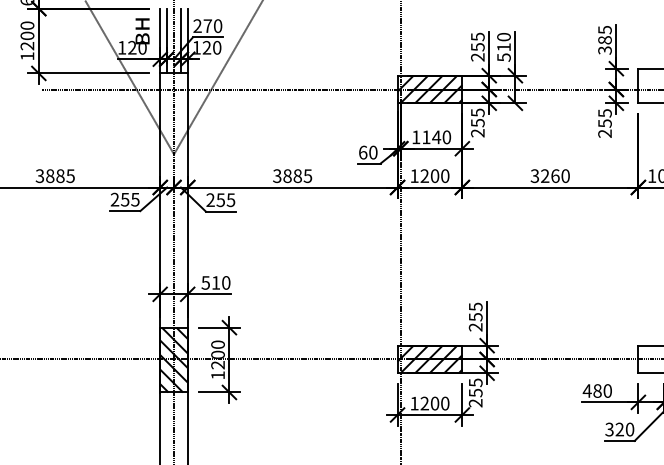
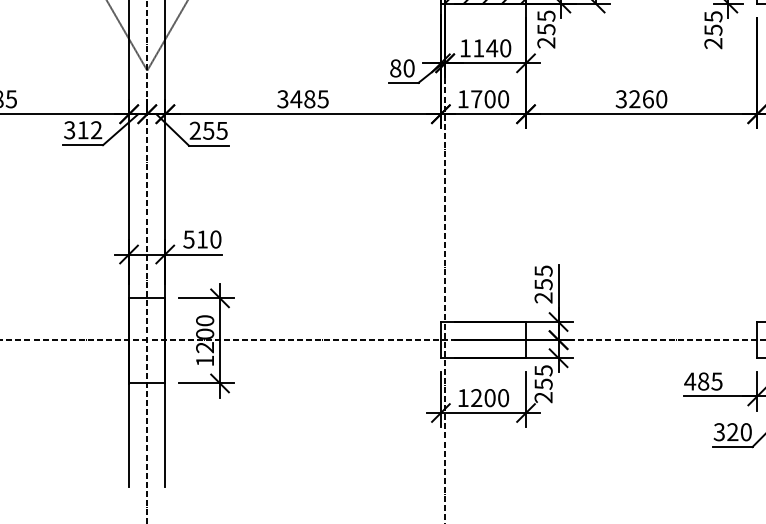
text: (363, 152) -> (396, 68), 60 -> 80
text: (424, 175) -> (476, 98), 1200 -> 1700
text: (287, 176) -> (296, 99), 3885 -> 3485
text: (124, 199) -> (82, 129), 255 -> 312
hatch: (173, 359) -> (146, 340), removed
hatch: (429, 359) -> (482, 340), removed
text: (607, 390) -> (716, 380), 480 -> 485

